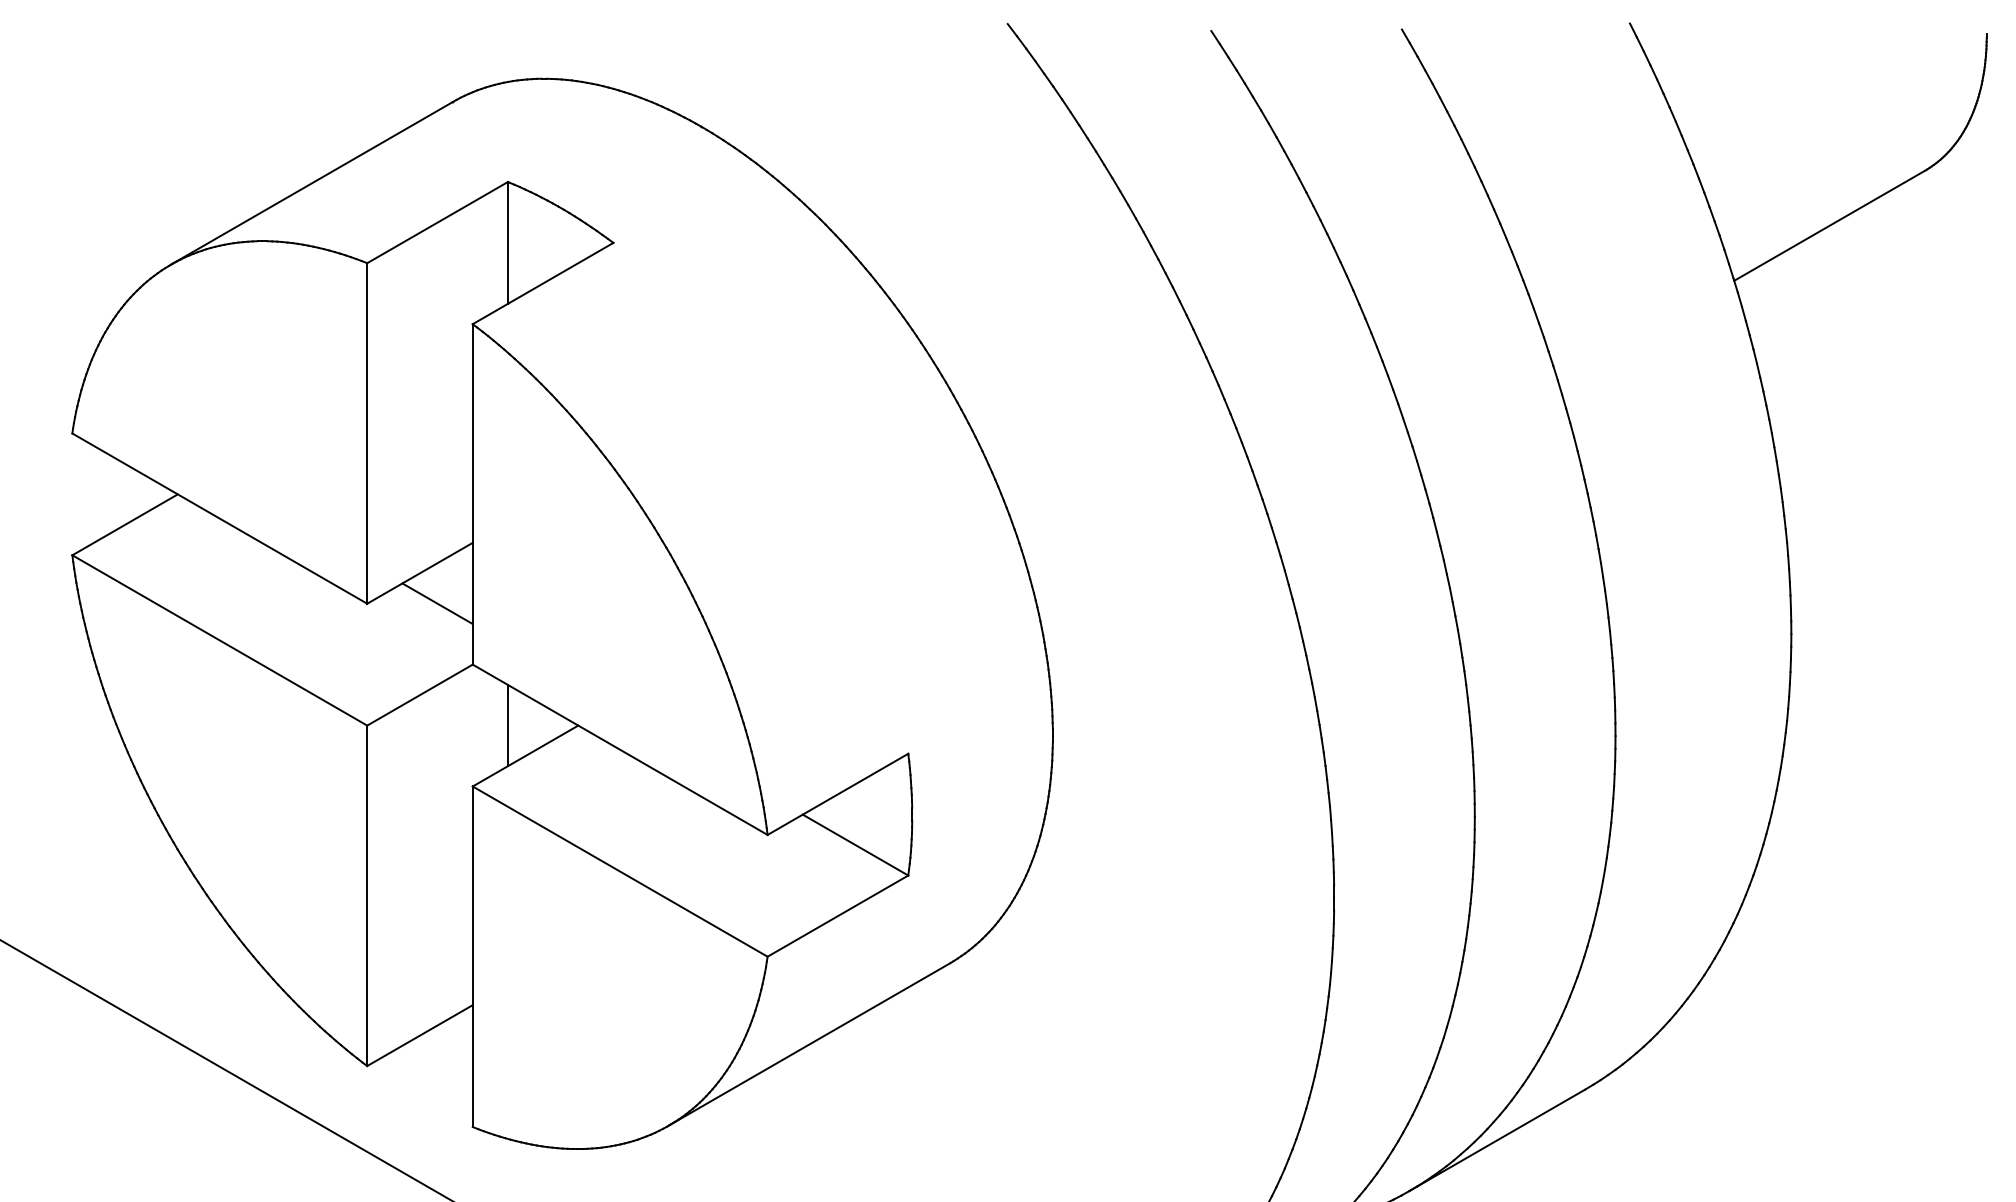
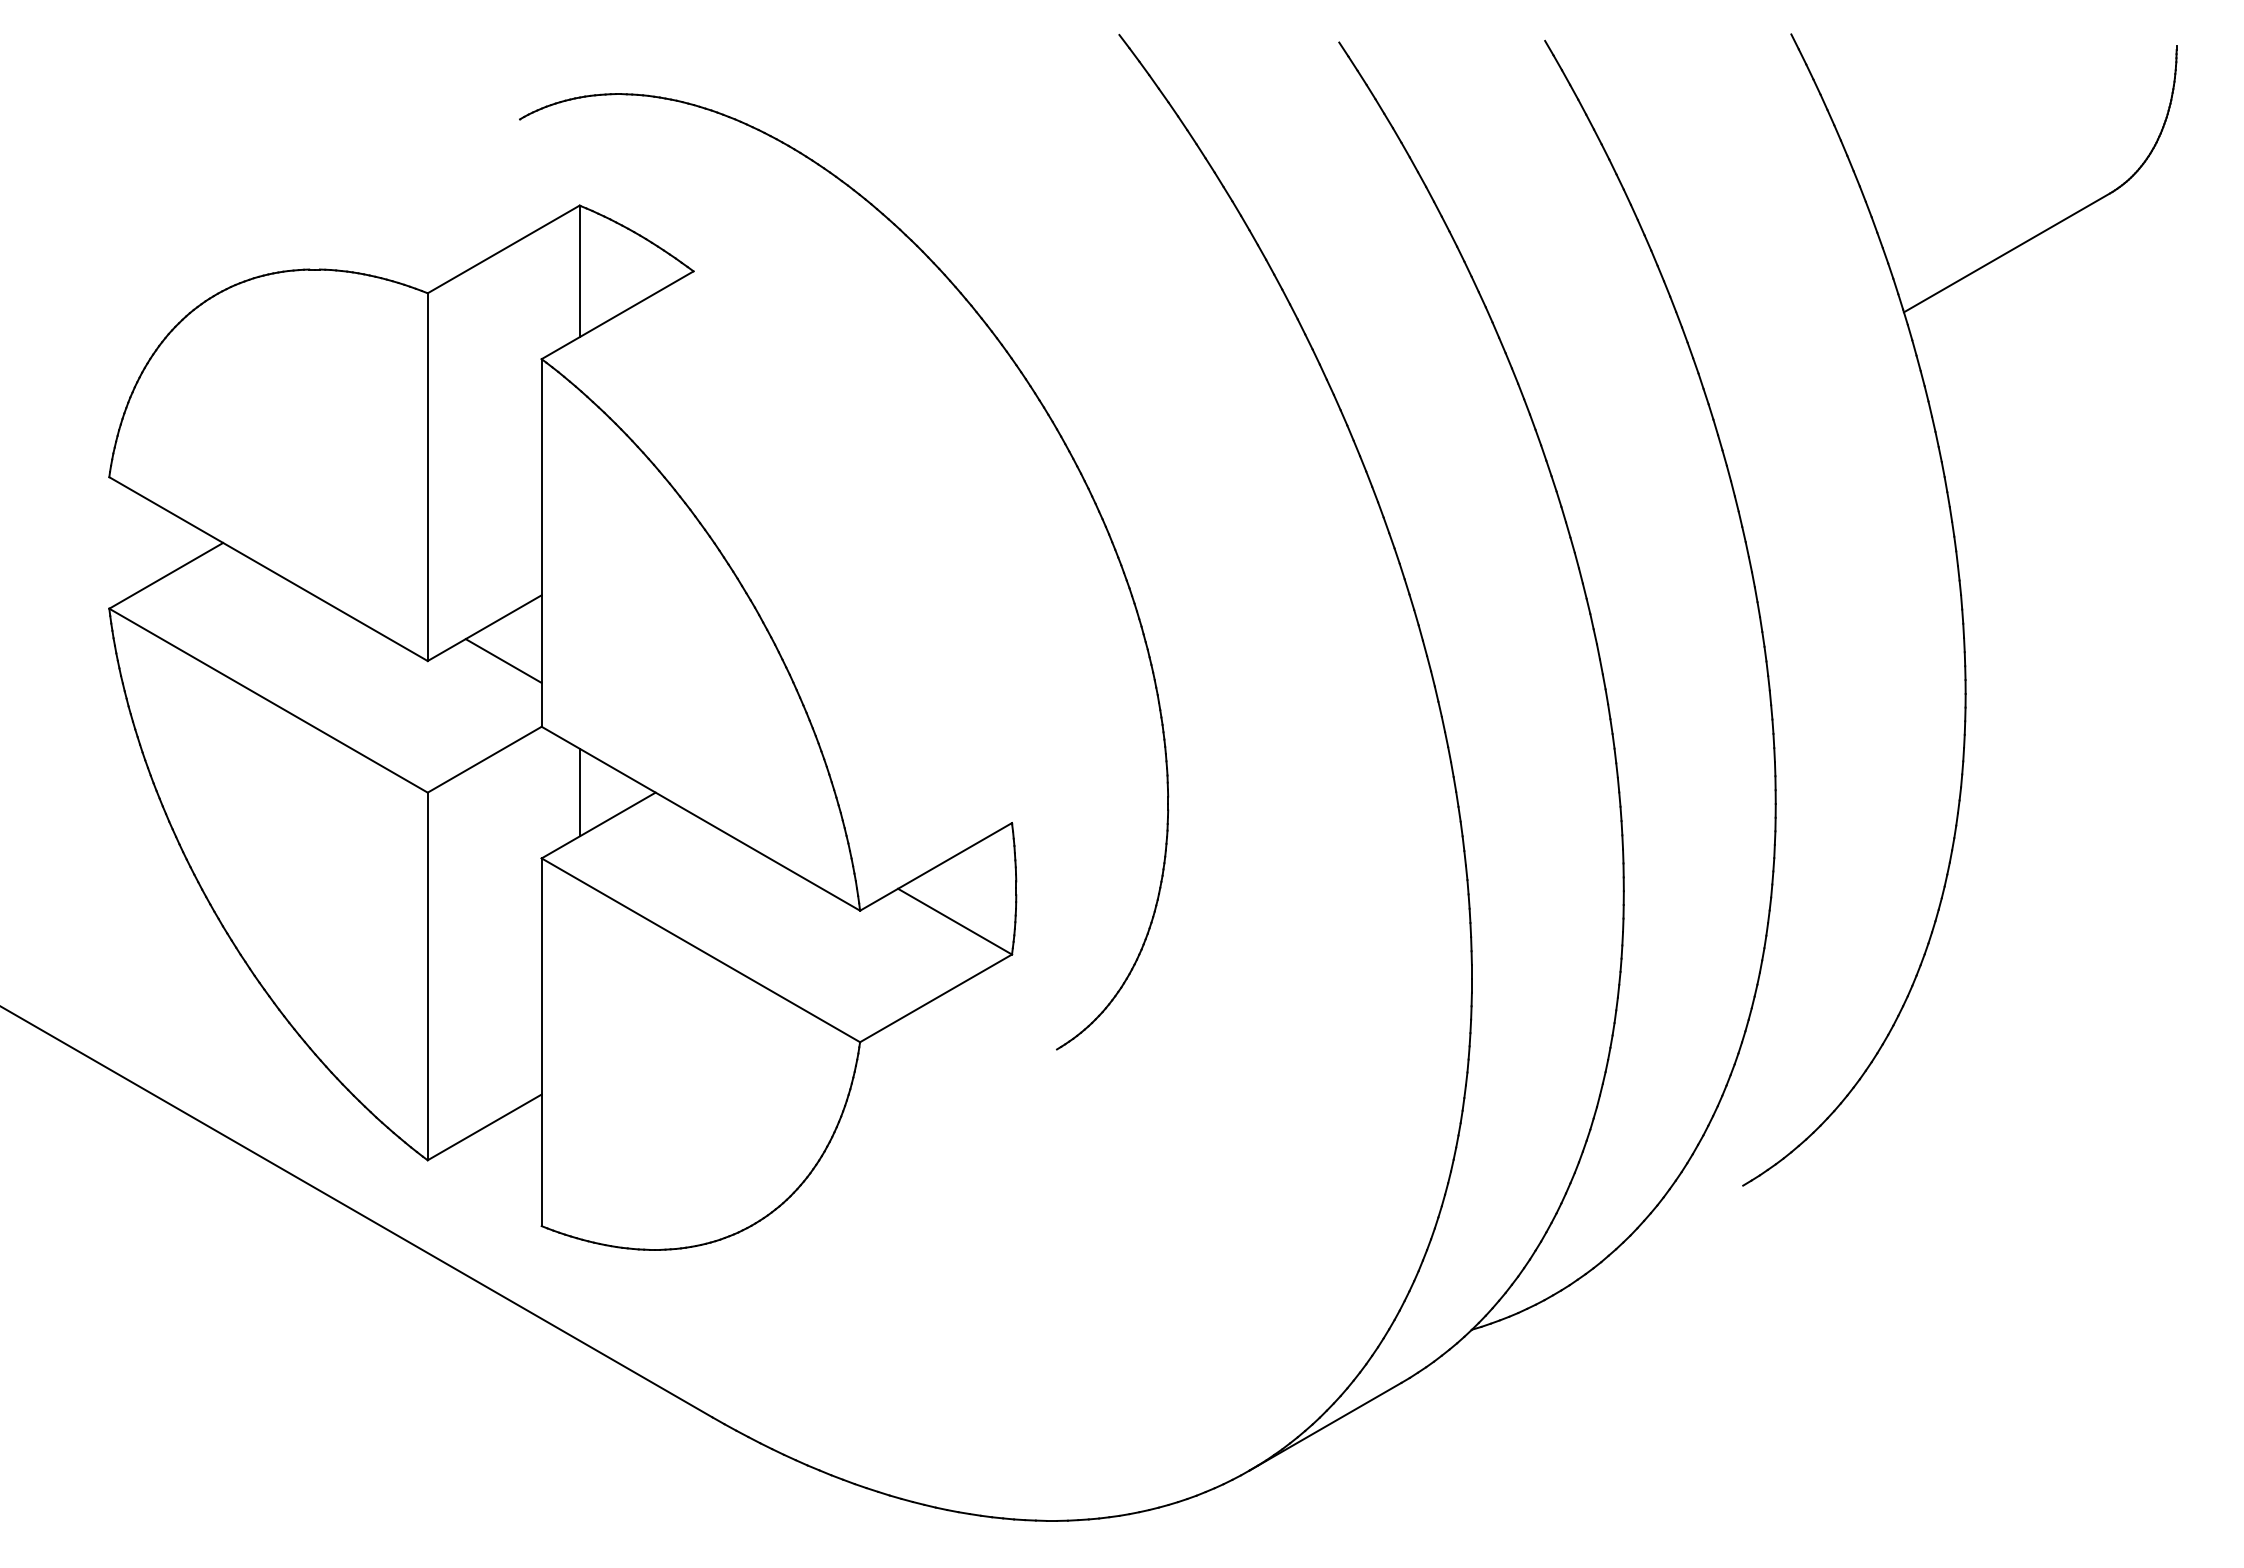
line: (312, 182) -> (368, 206), removed
line: (809, 1044) -> (905, 1136), removed
line: (1497, 1140) -> (1648, 1240), removed

